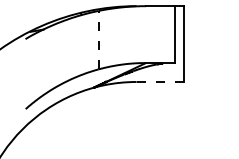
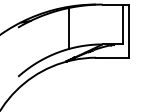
line: (98, 39) -> (69, 27), dashed -> solid
line: (160, 81) -> (112, 57), dashed -> solid

